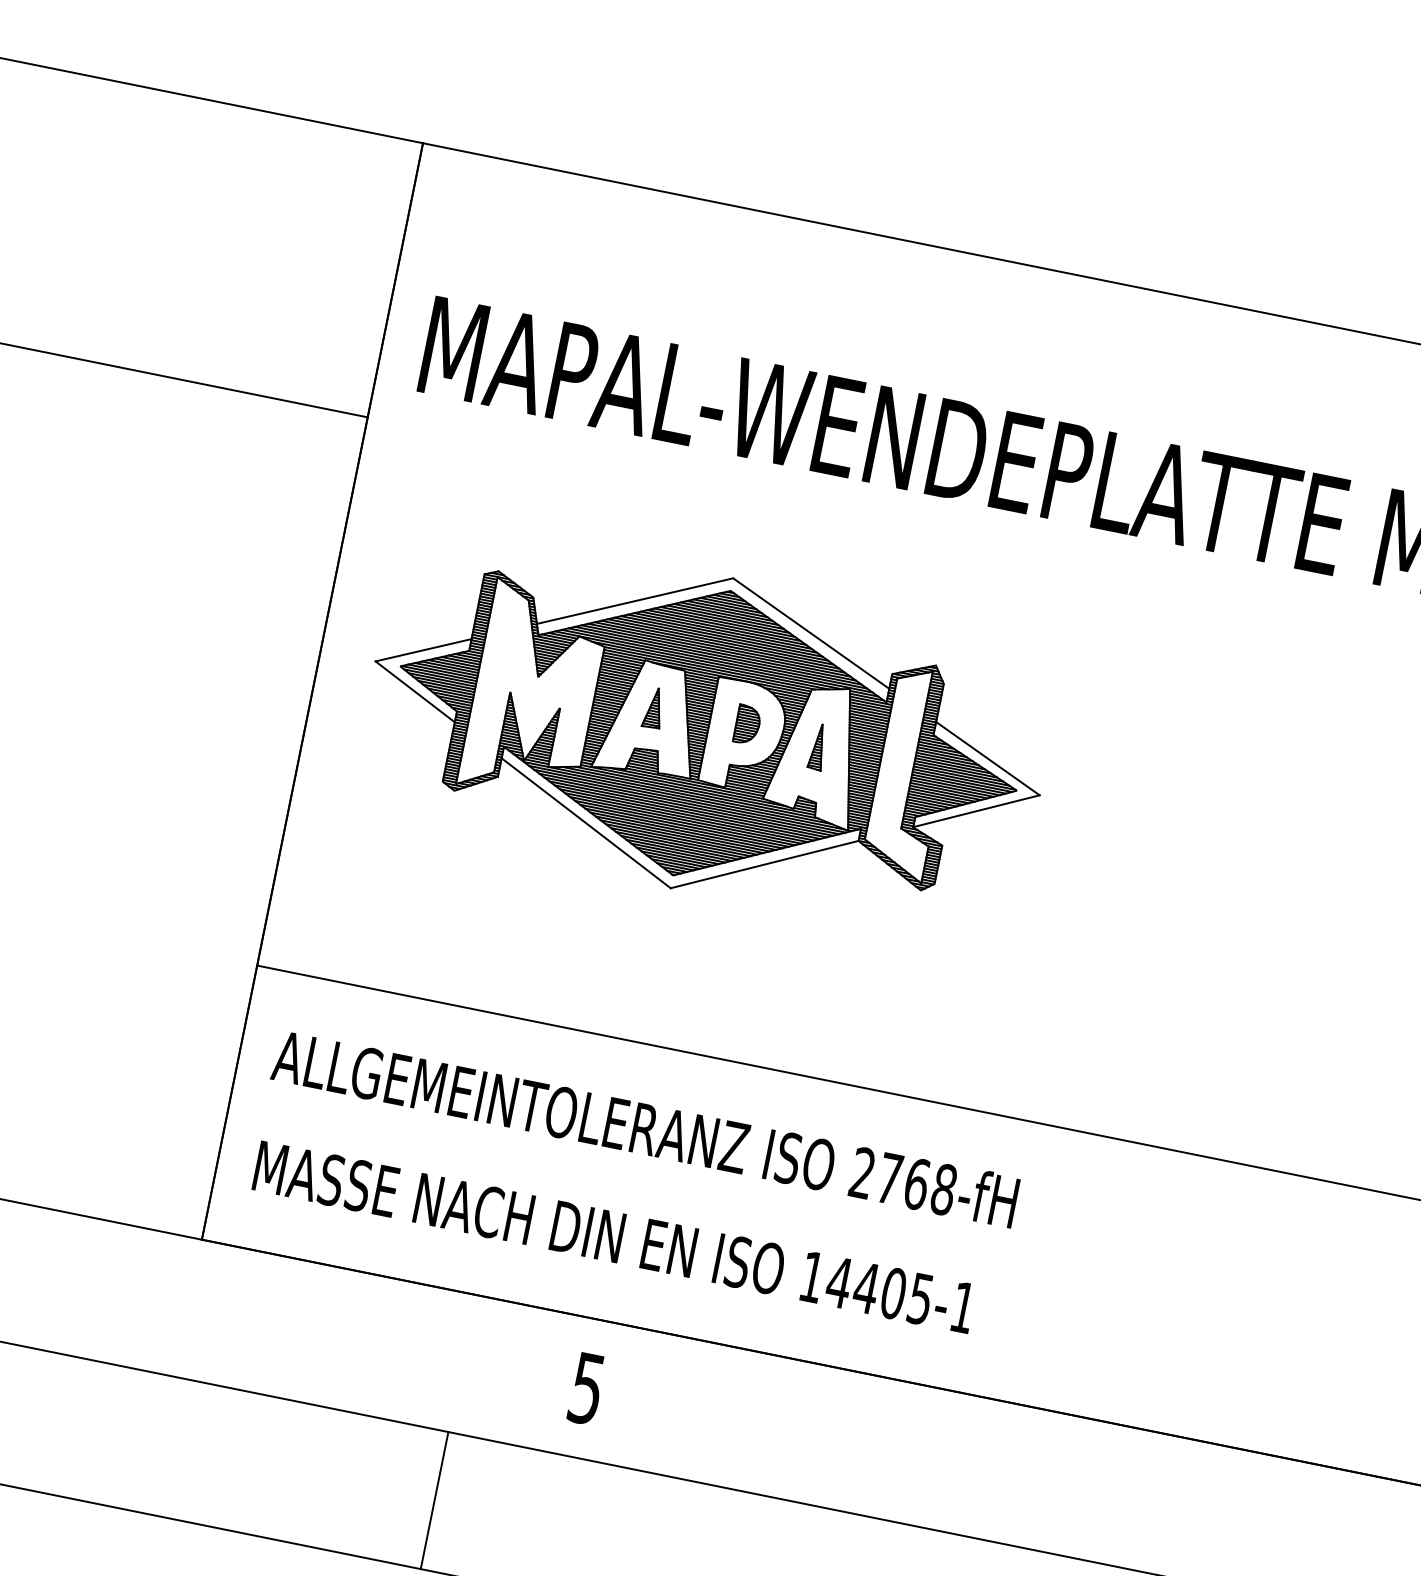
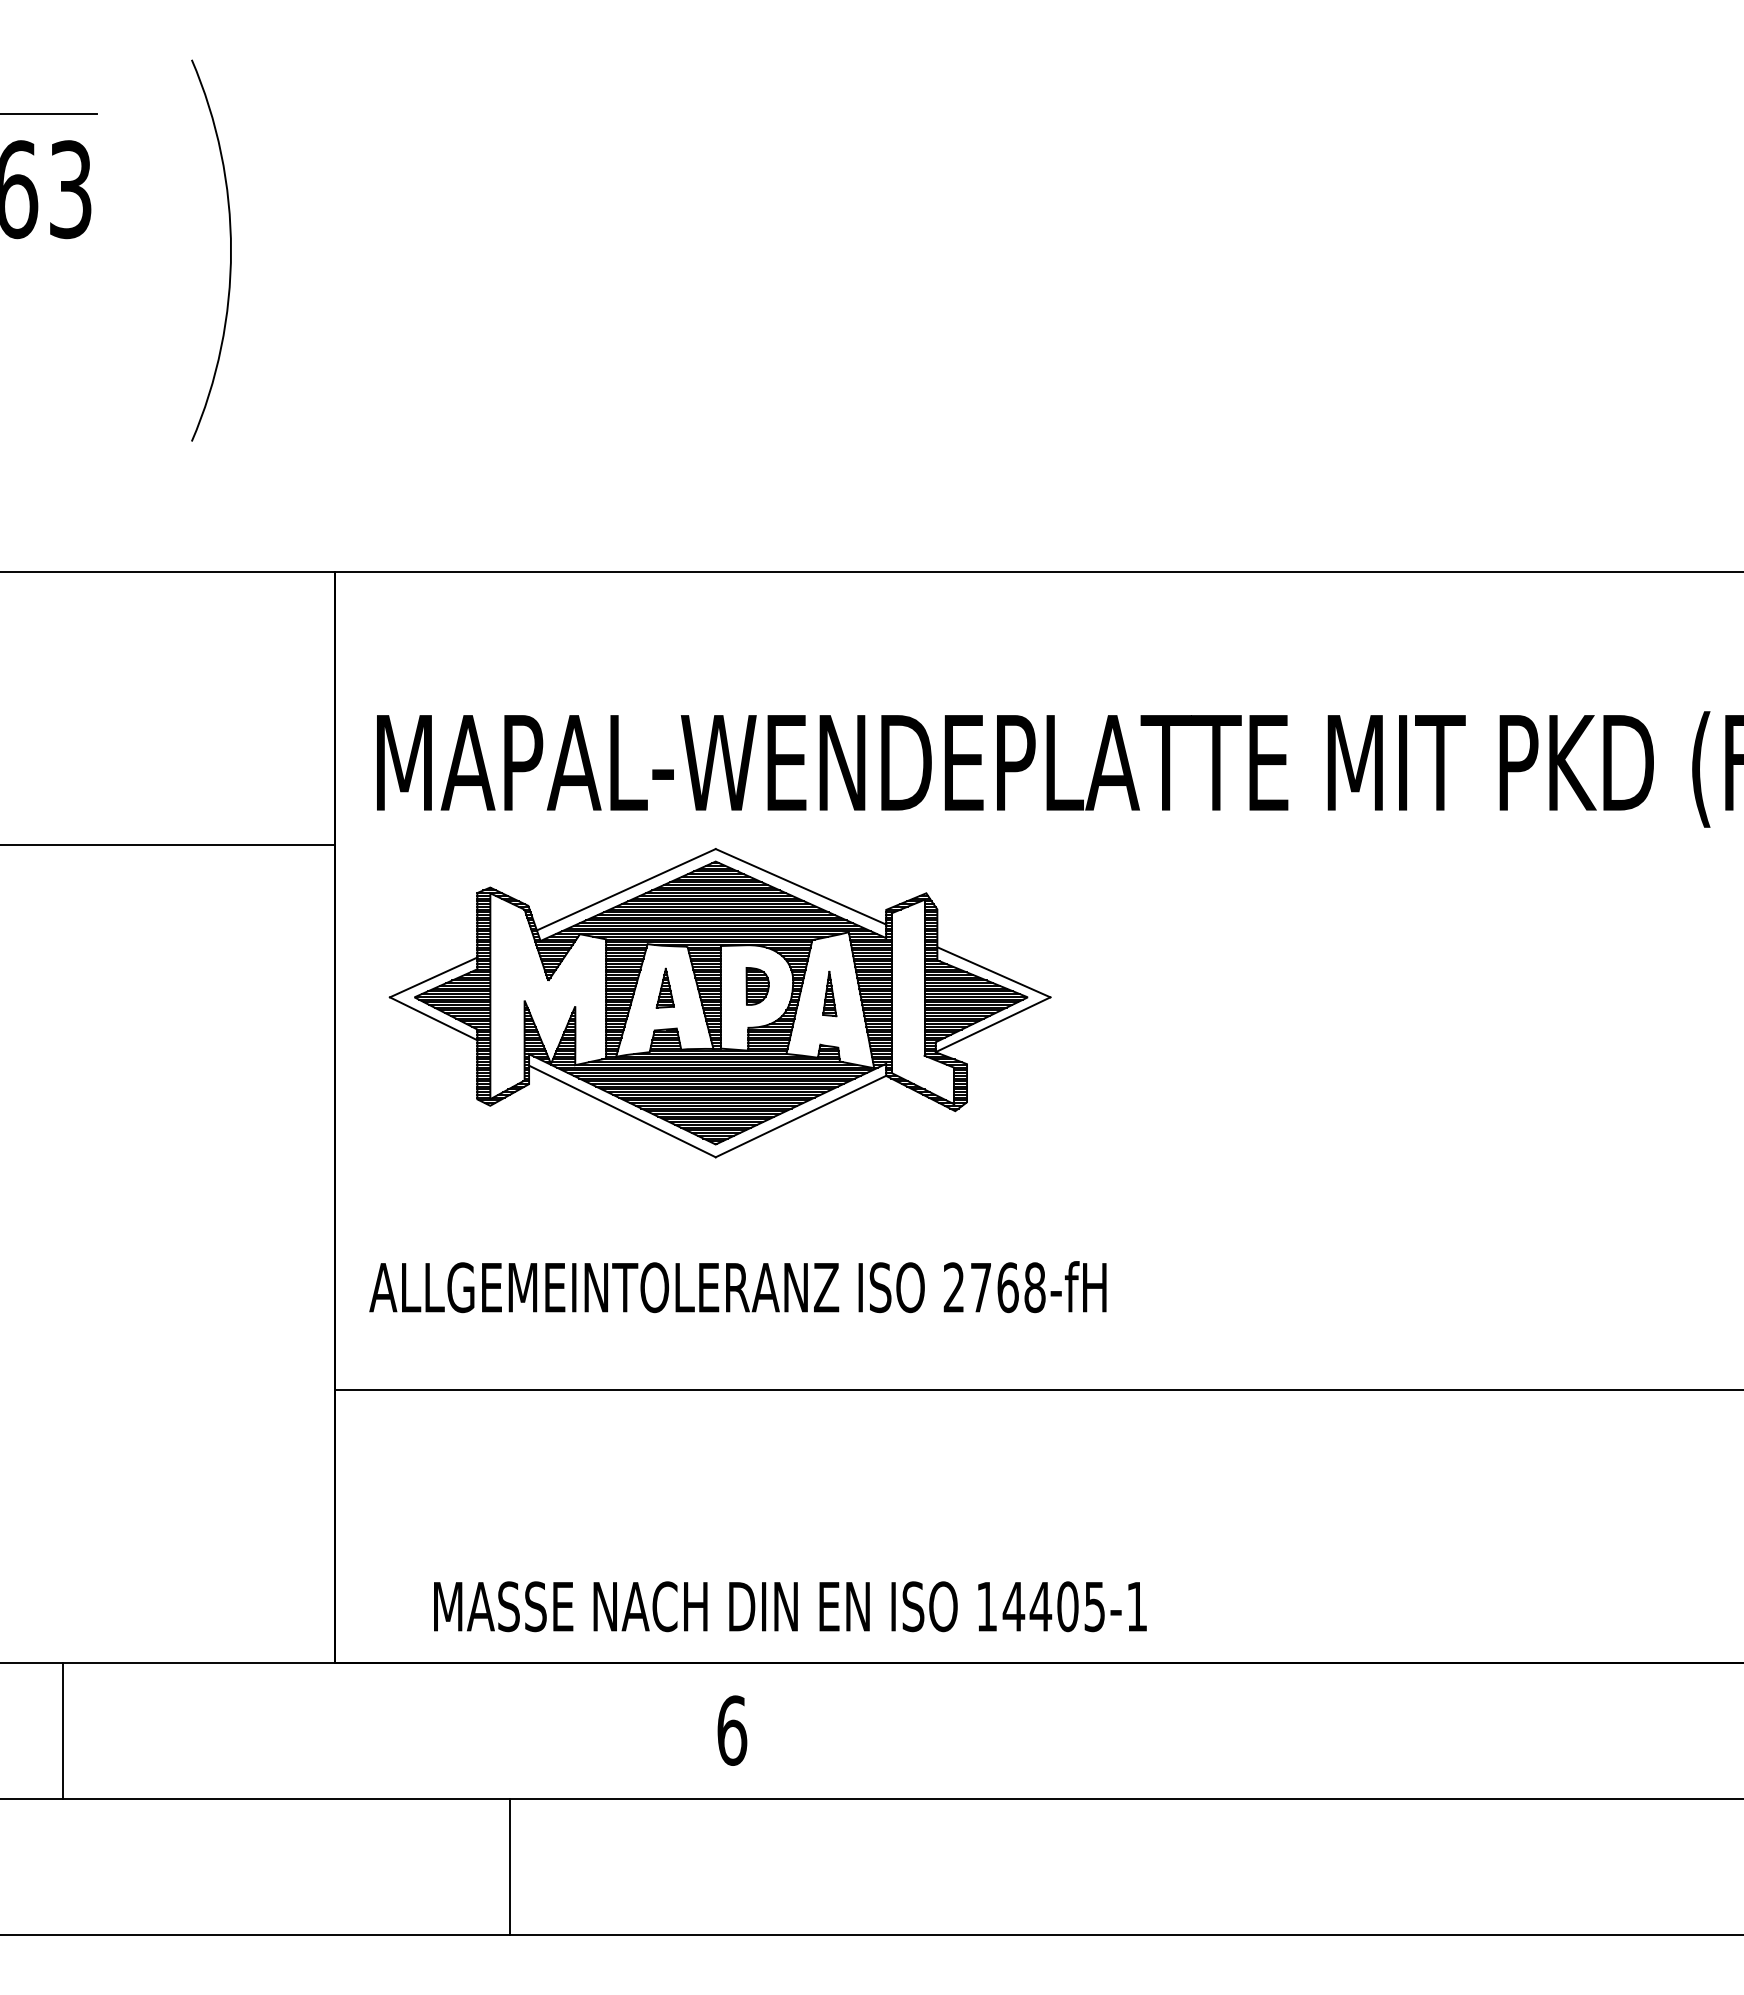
part: (705, 734) -> (719, 1003), moved
text: (644, 1129) -> (737, 1287), moved
text: (614, 1237) -> (790, 1606), moved
text: (587, 1388) -> (732, 1730), 5 -> 6
line: (435, 1500) -> (510, 1866), moved

